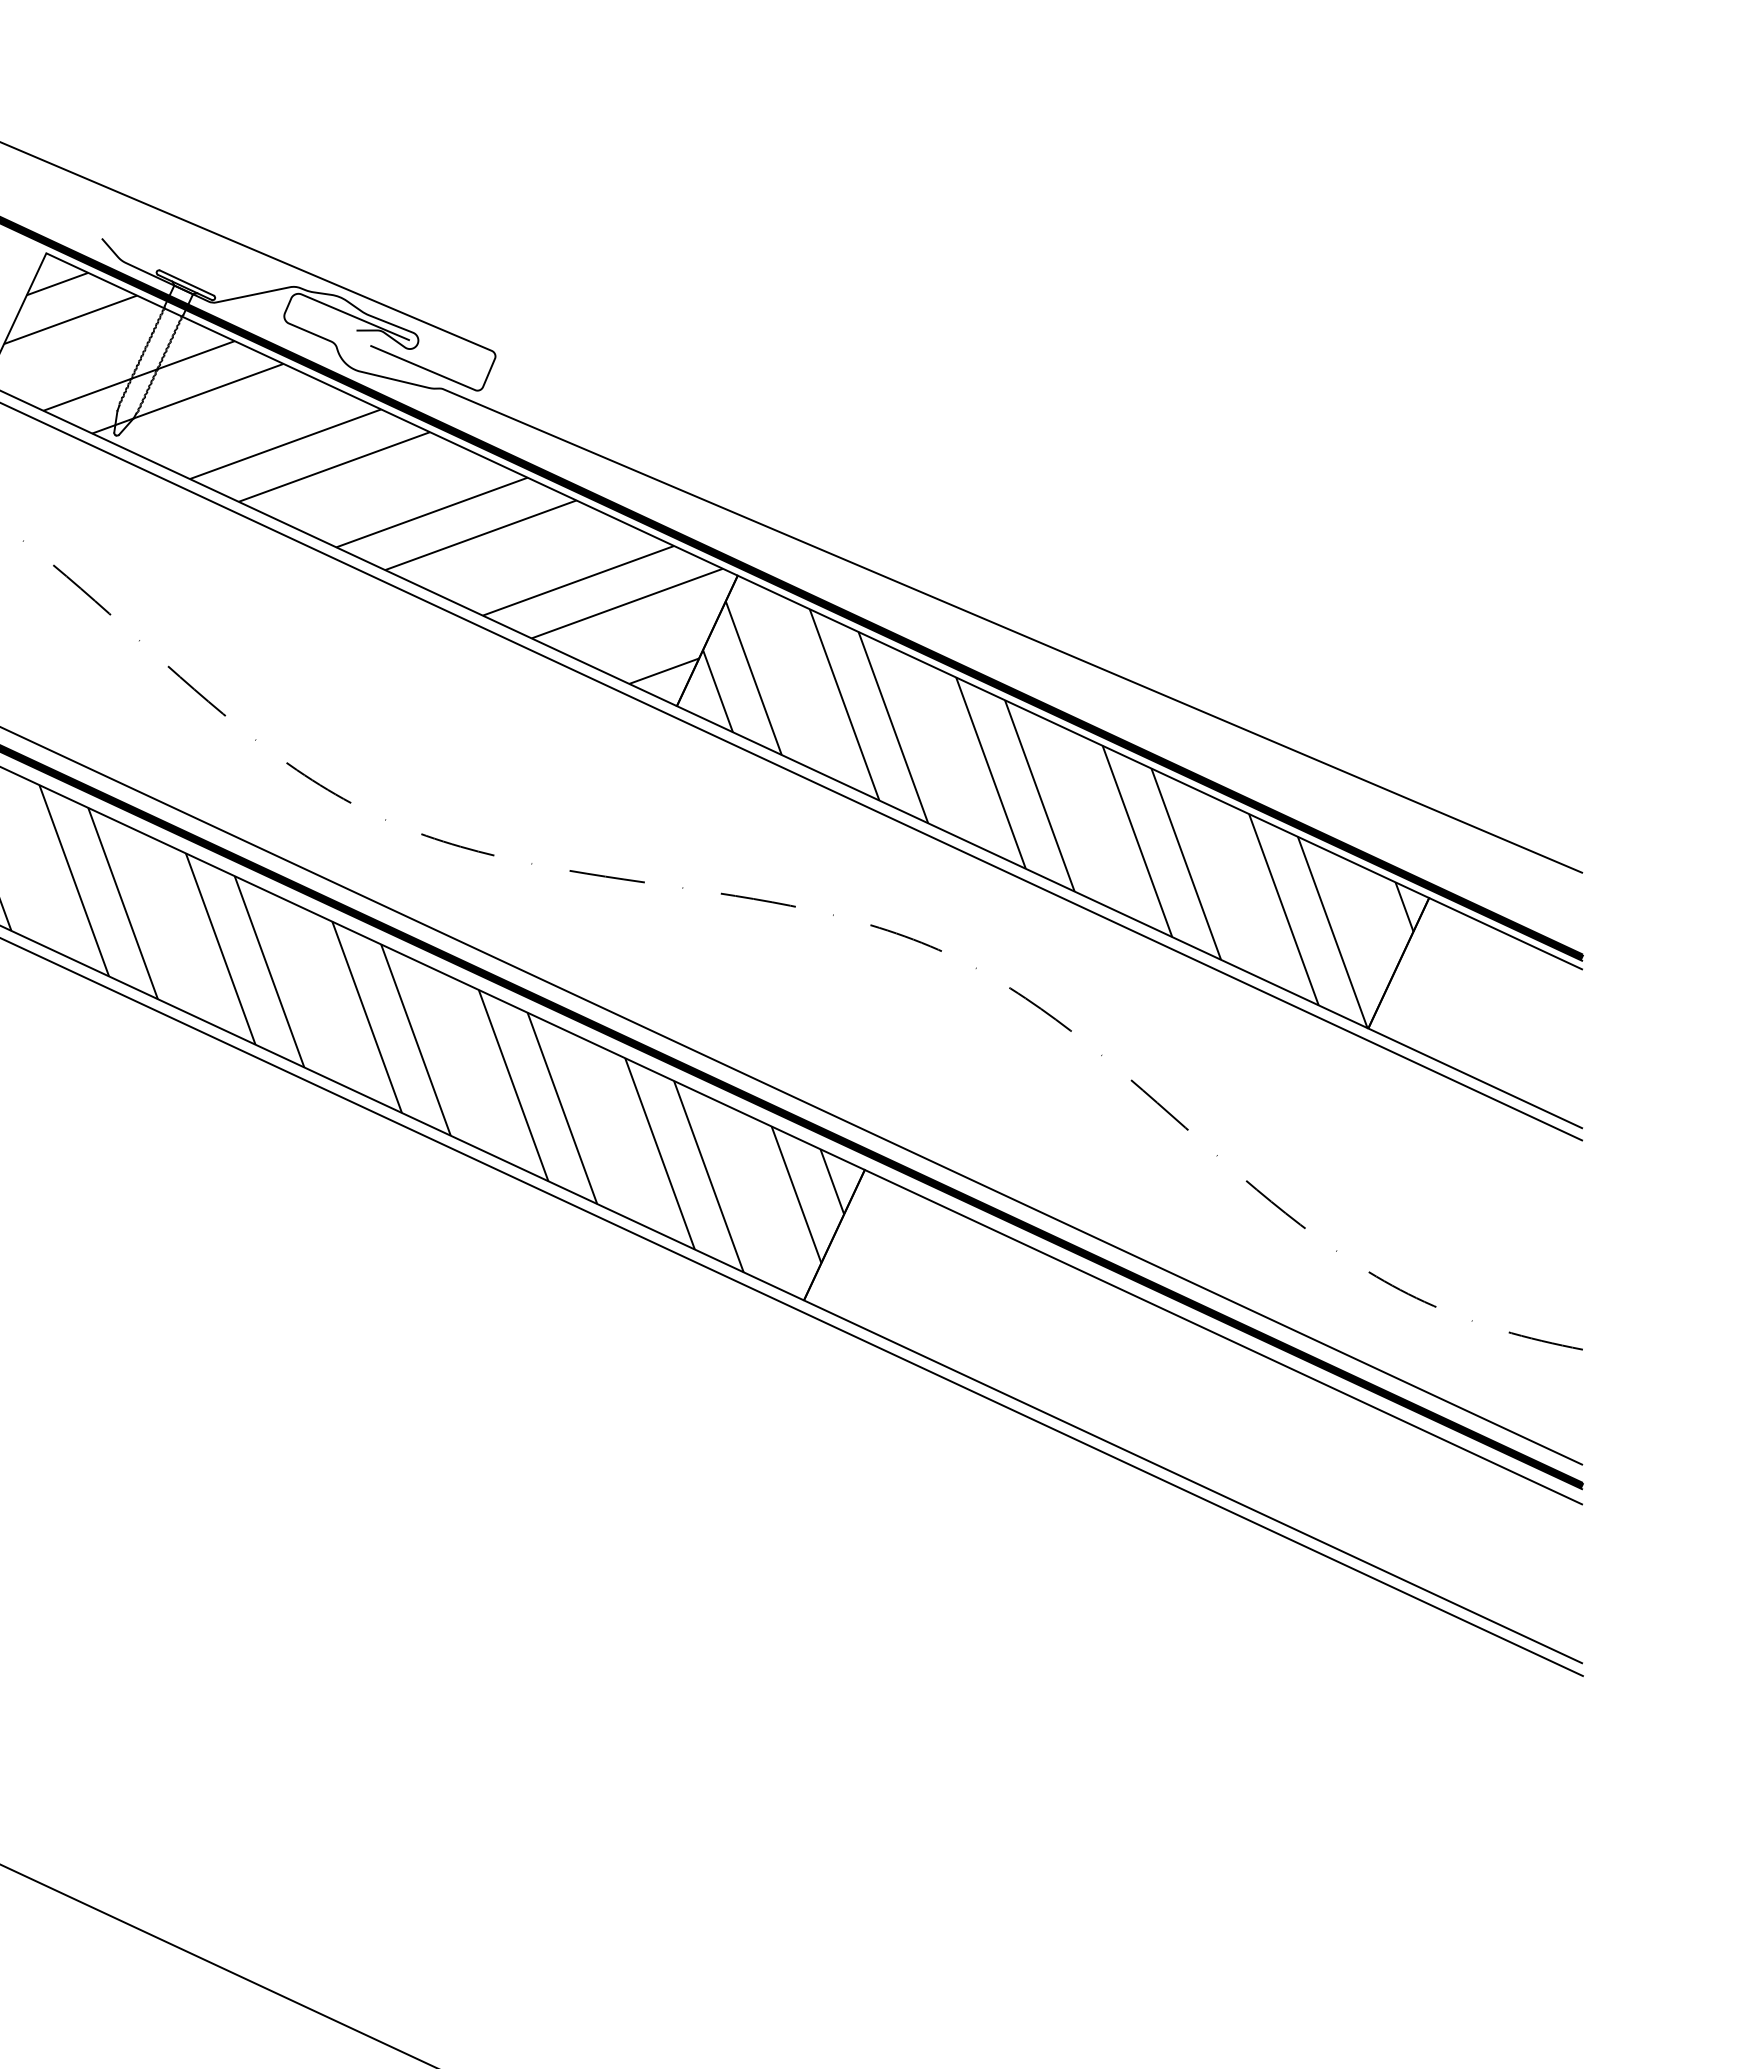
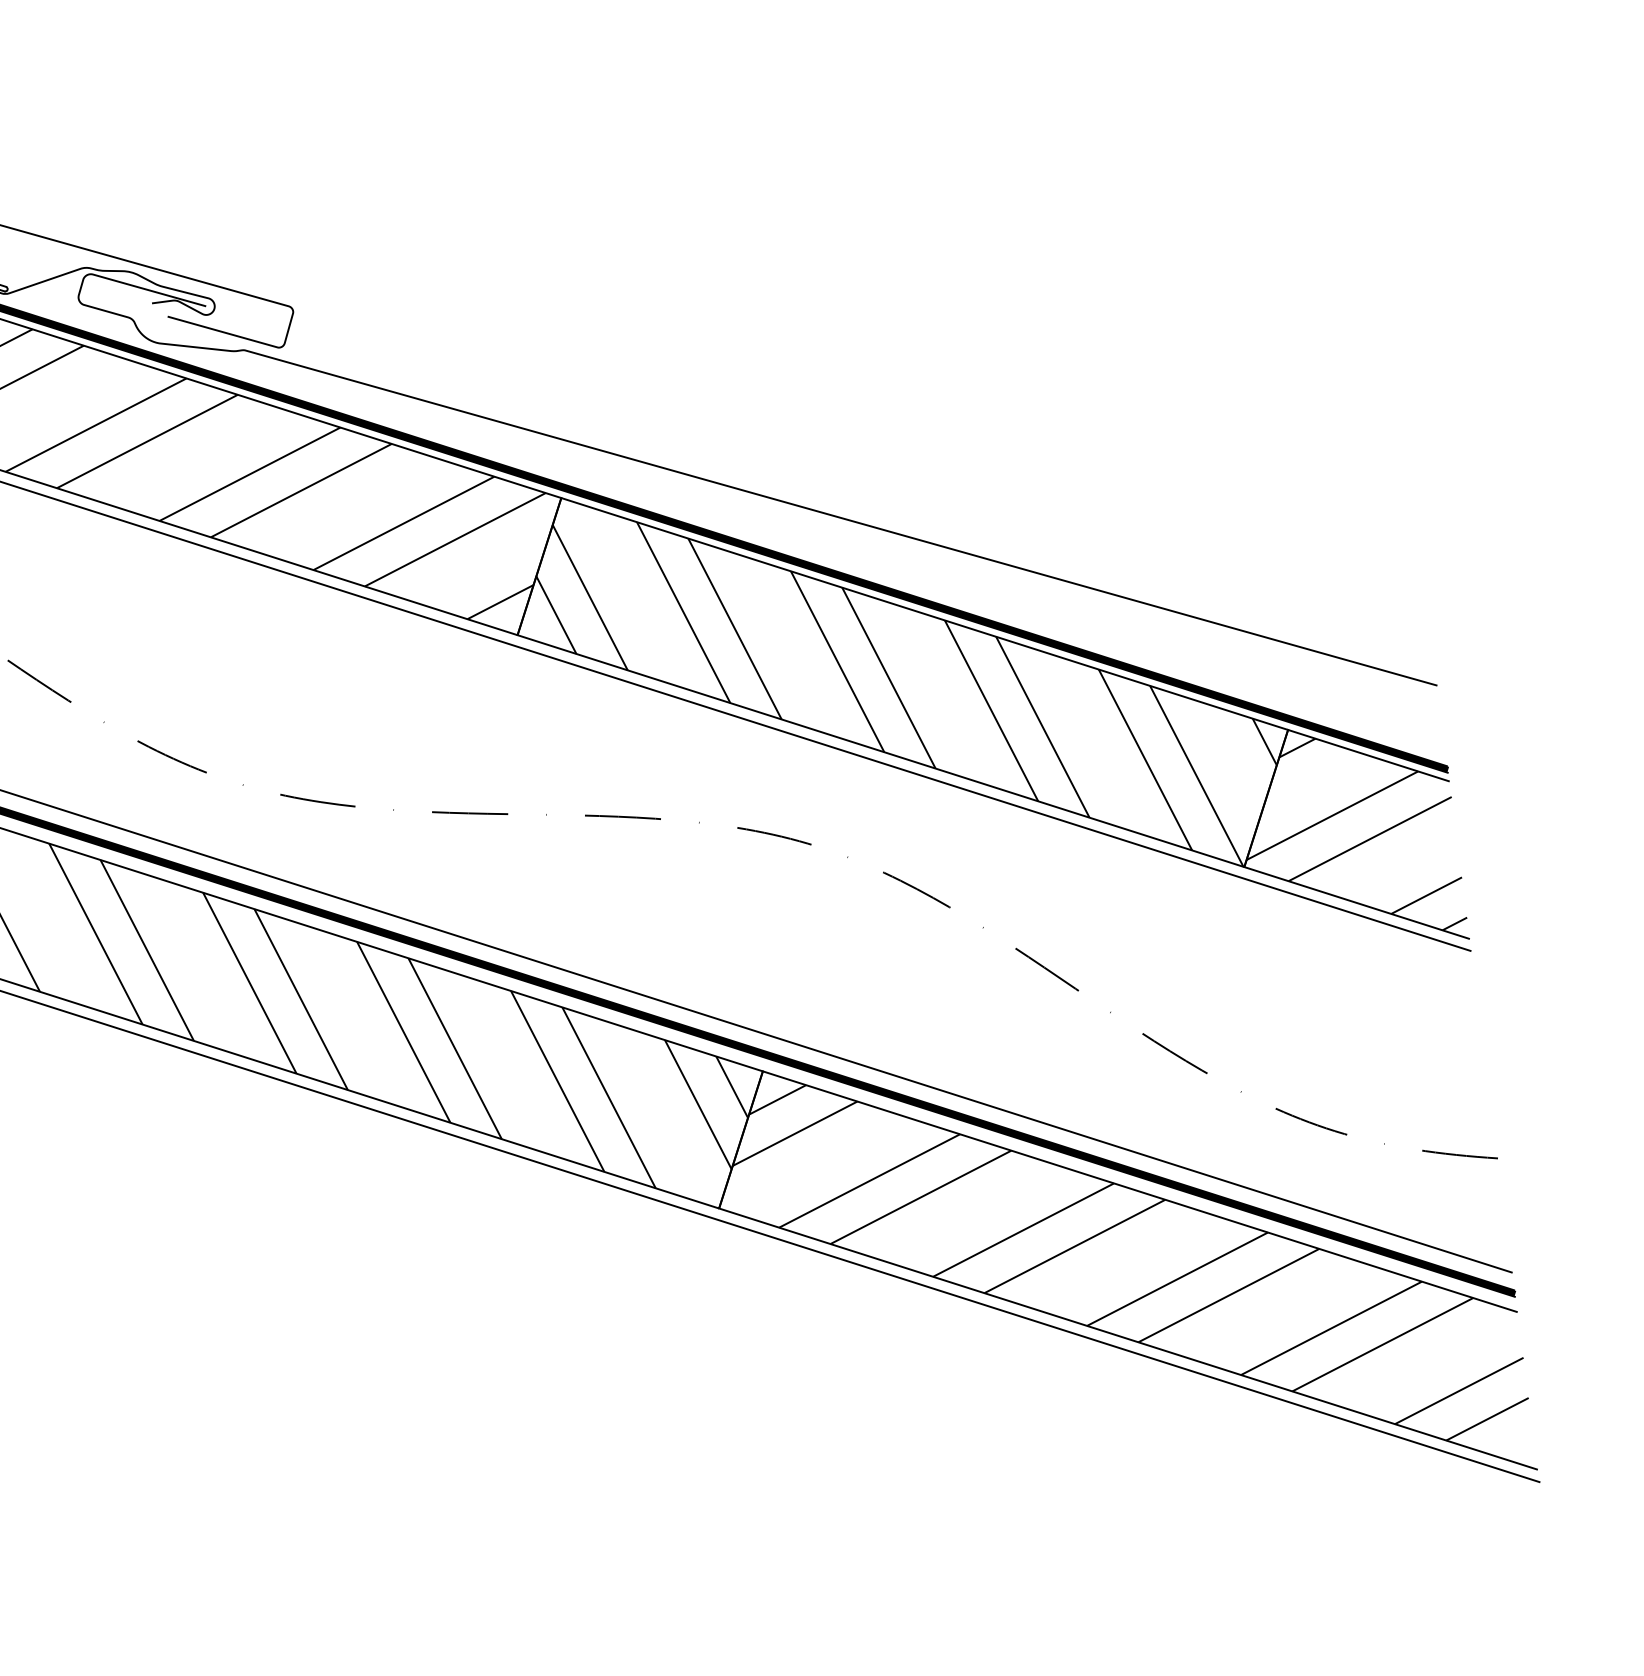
hatch: (1476, 1013) -> (1349, 838), added
hatch: (1202, 1405) -> (1127, 1262), added

